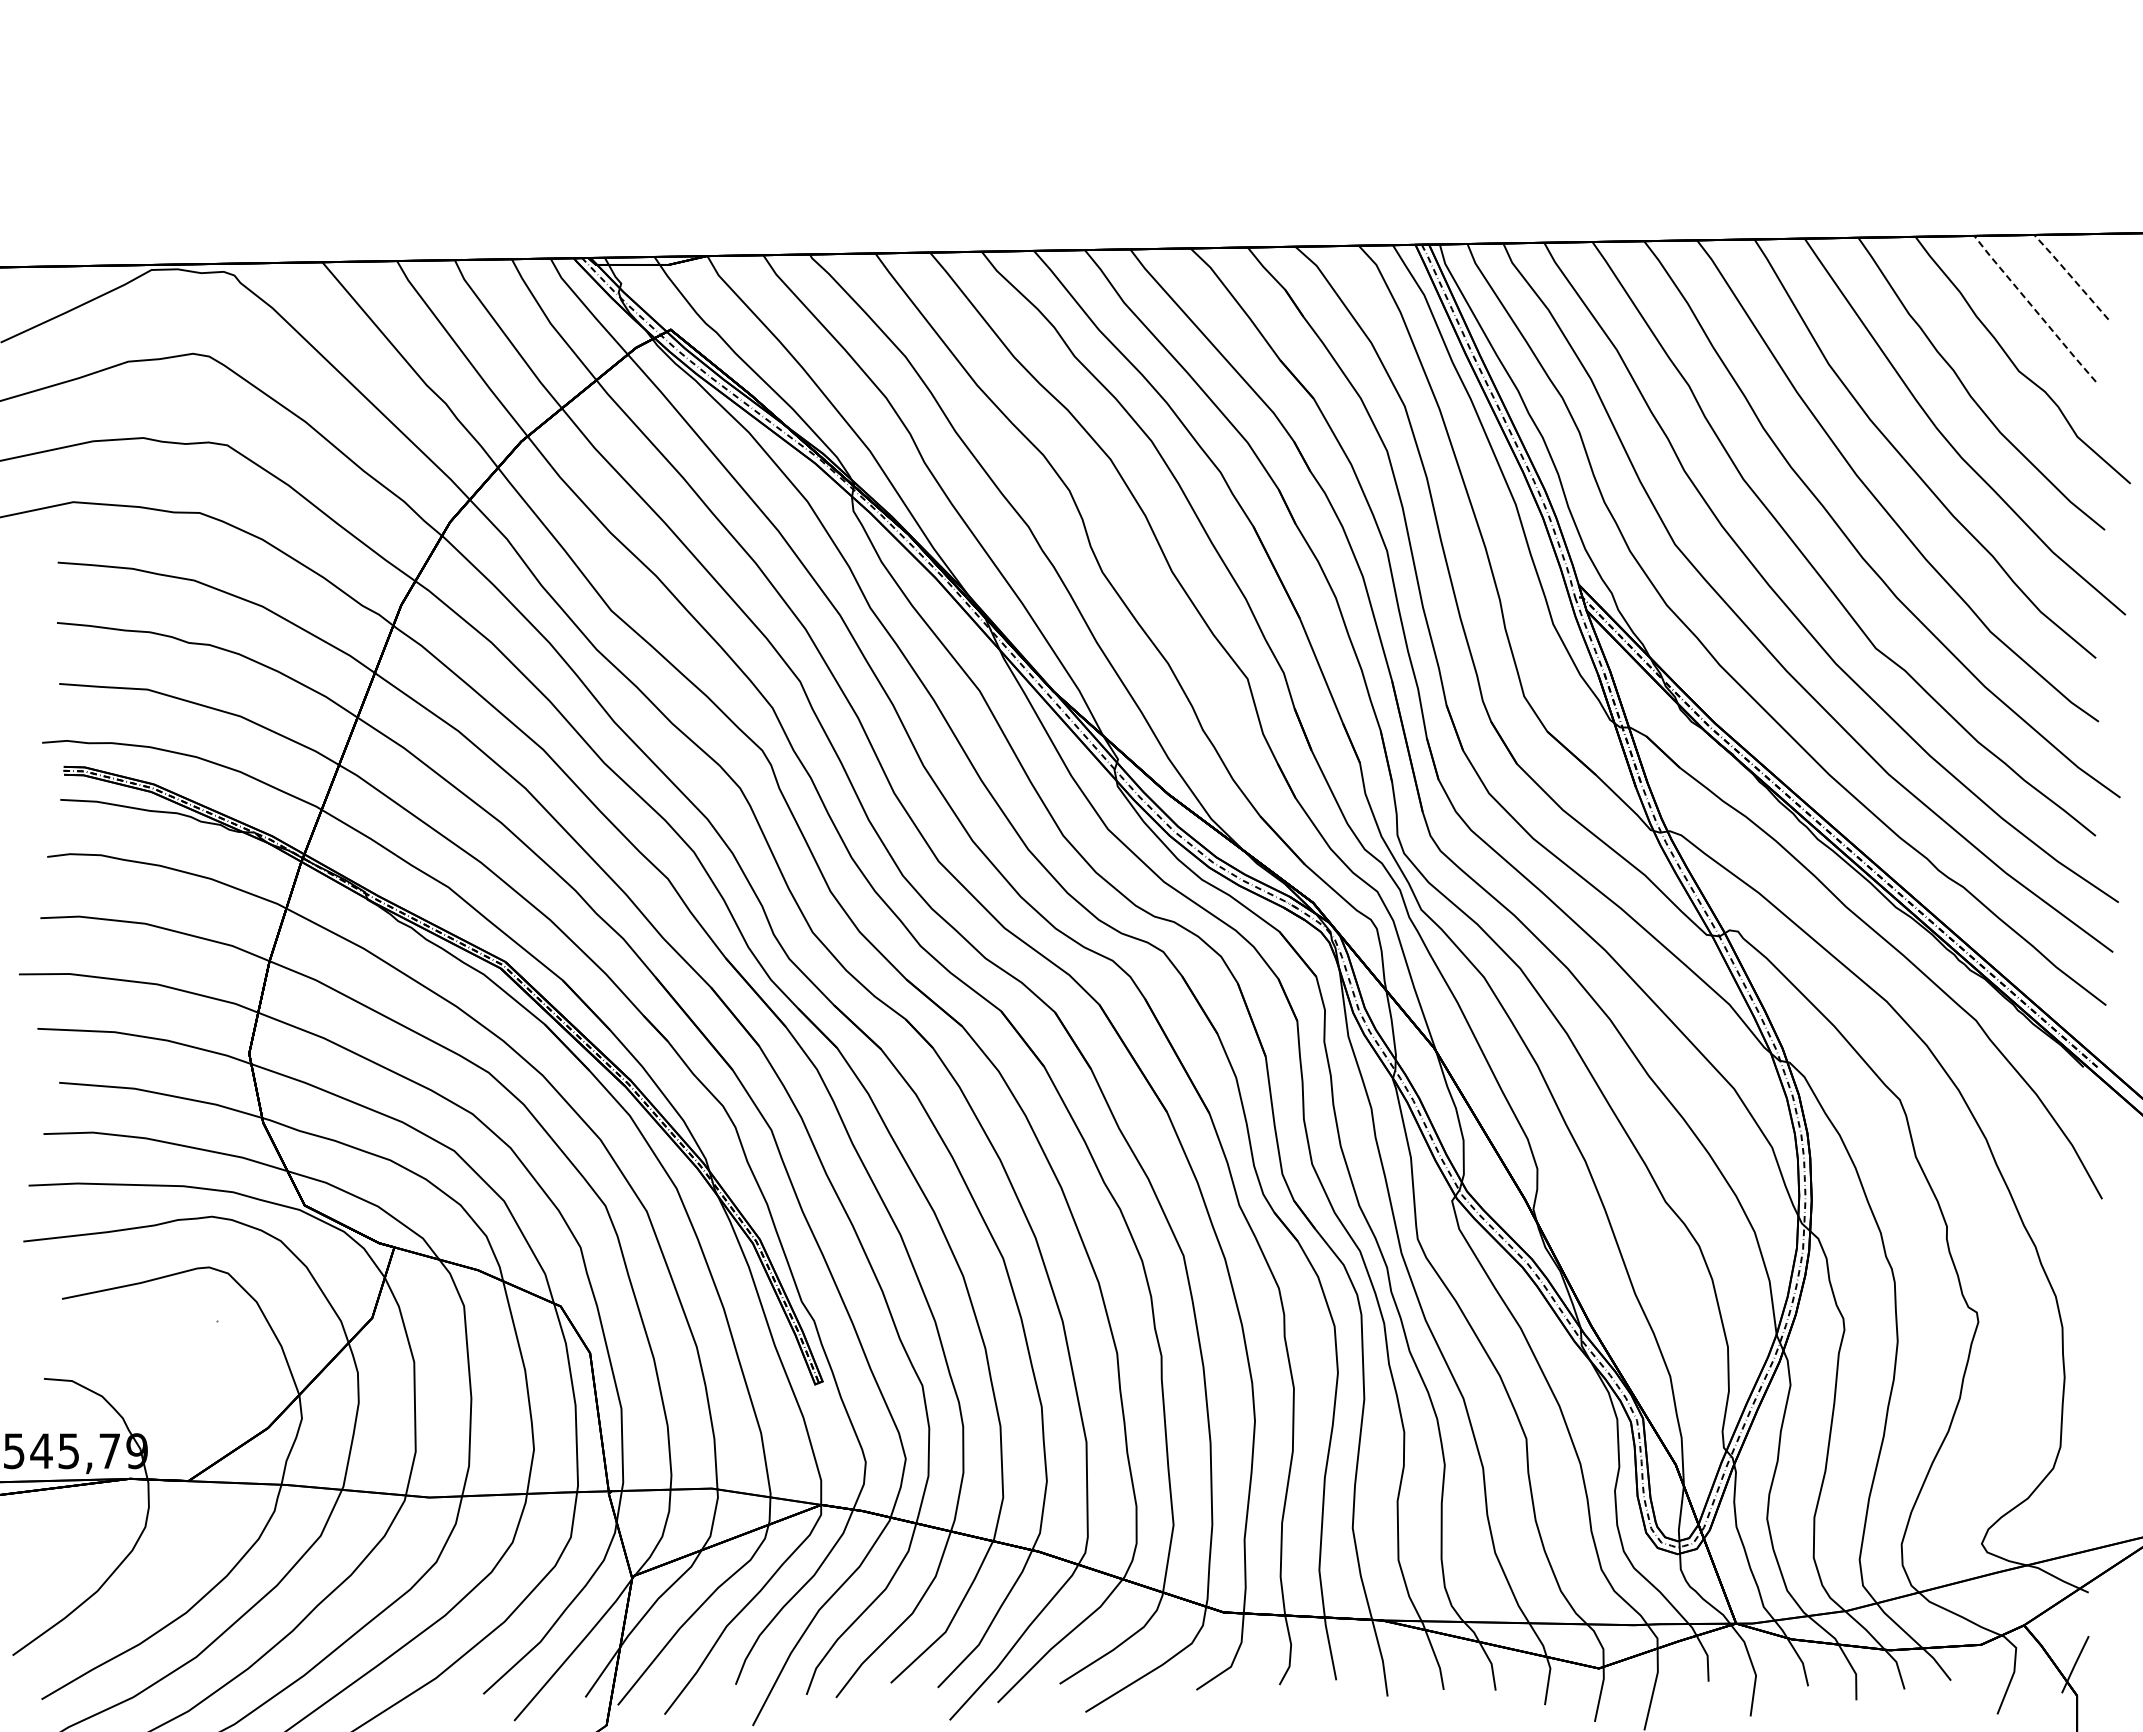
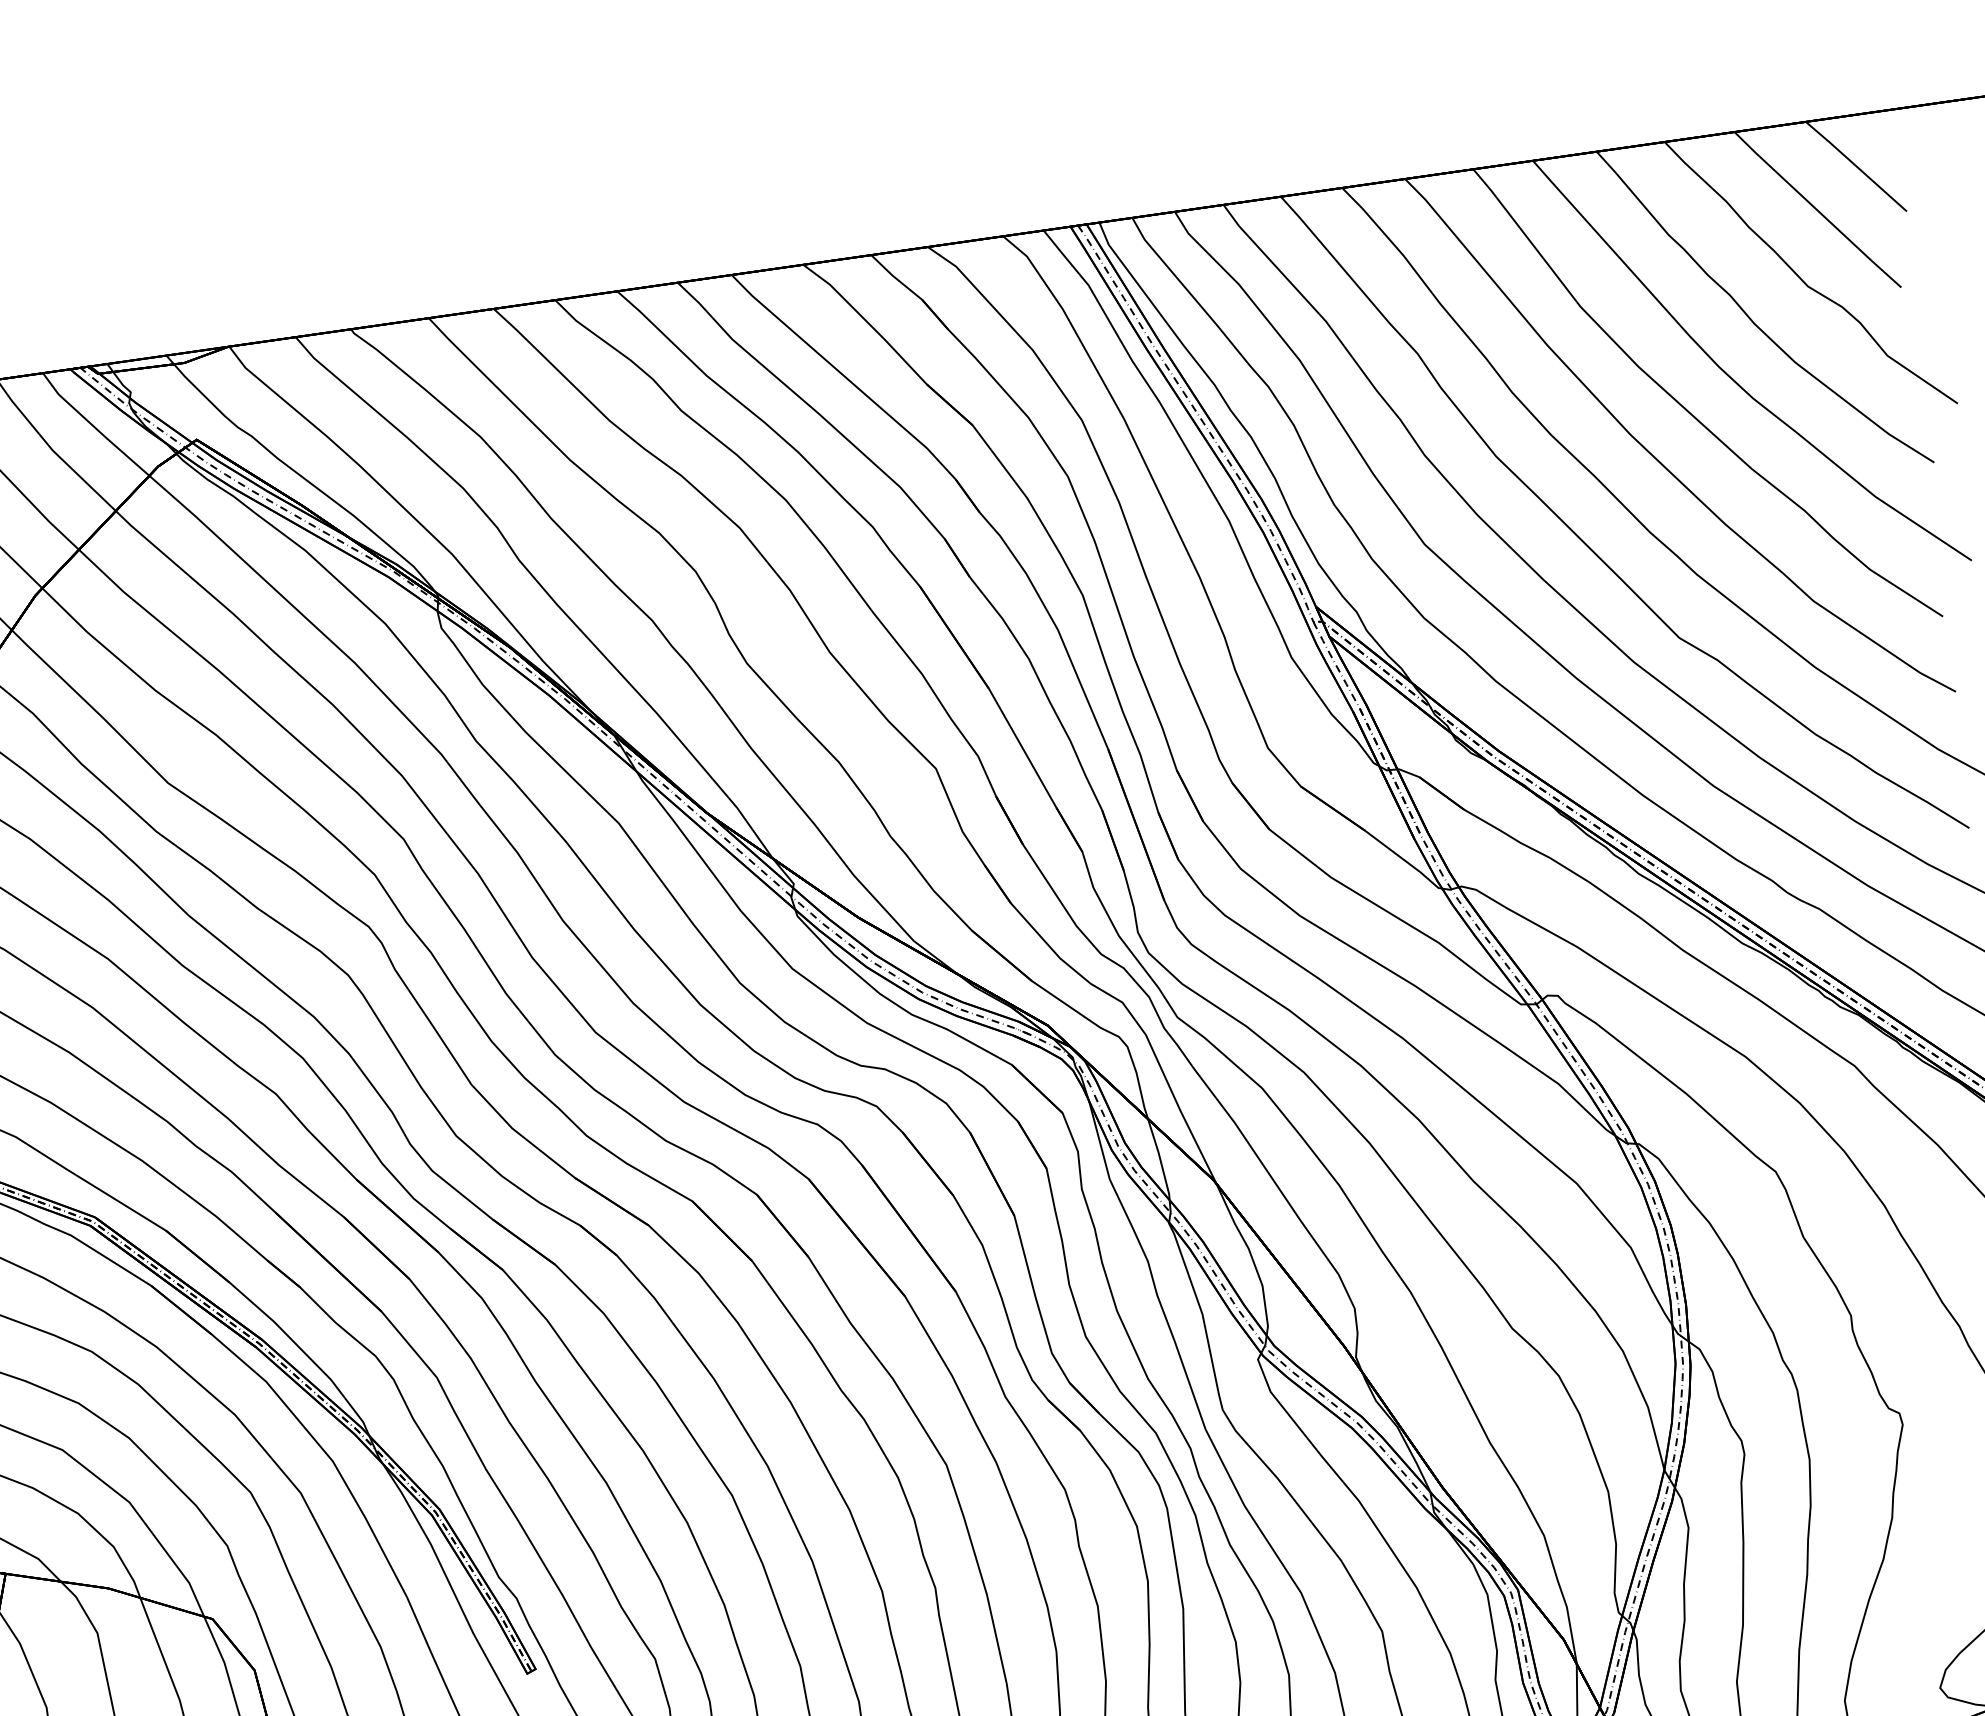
line: (2071, 276) -> (1856, 165), dashed -> solid
line: (2034, 308) -> (1817, 209), dashed -> solid

